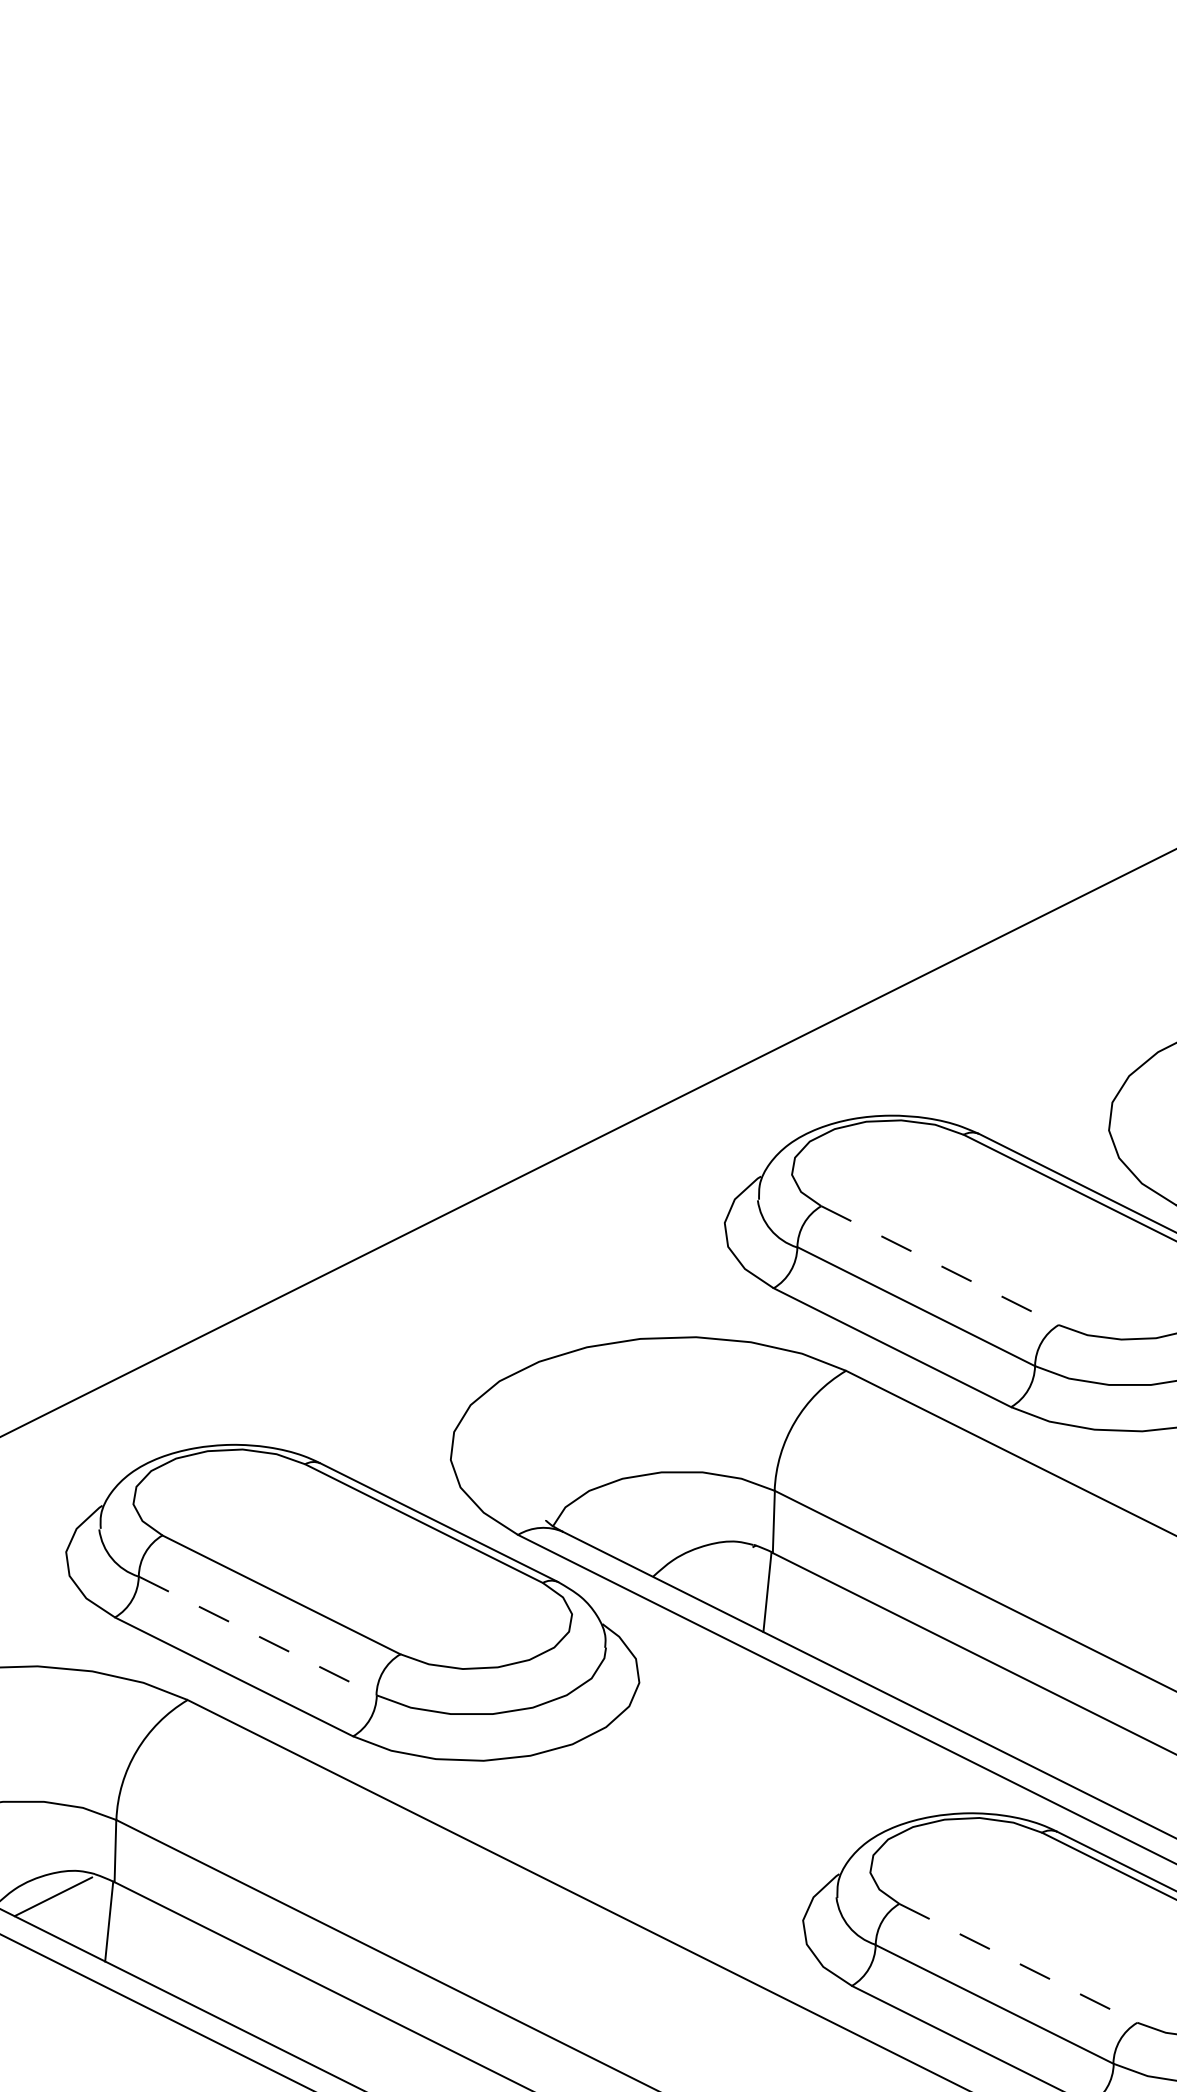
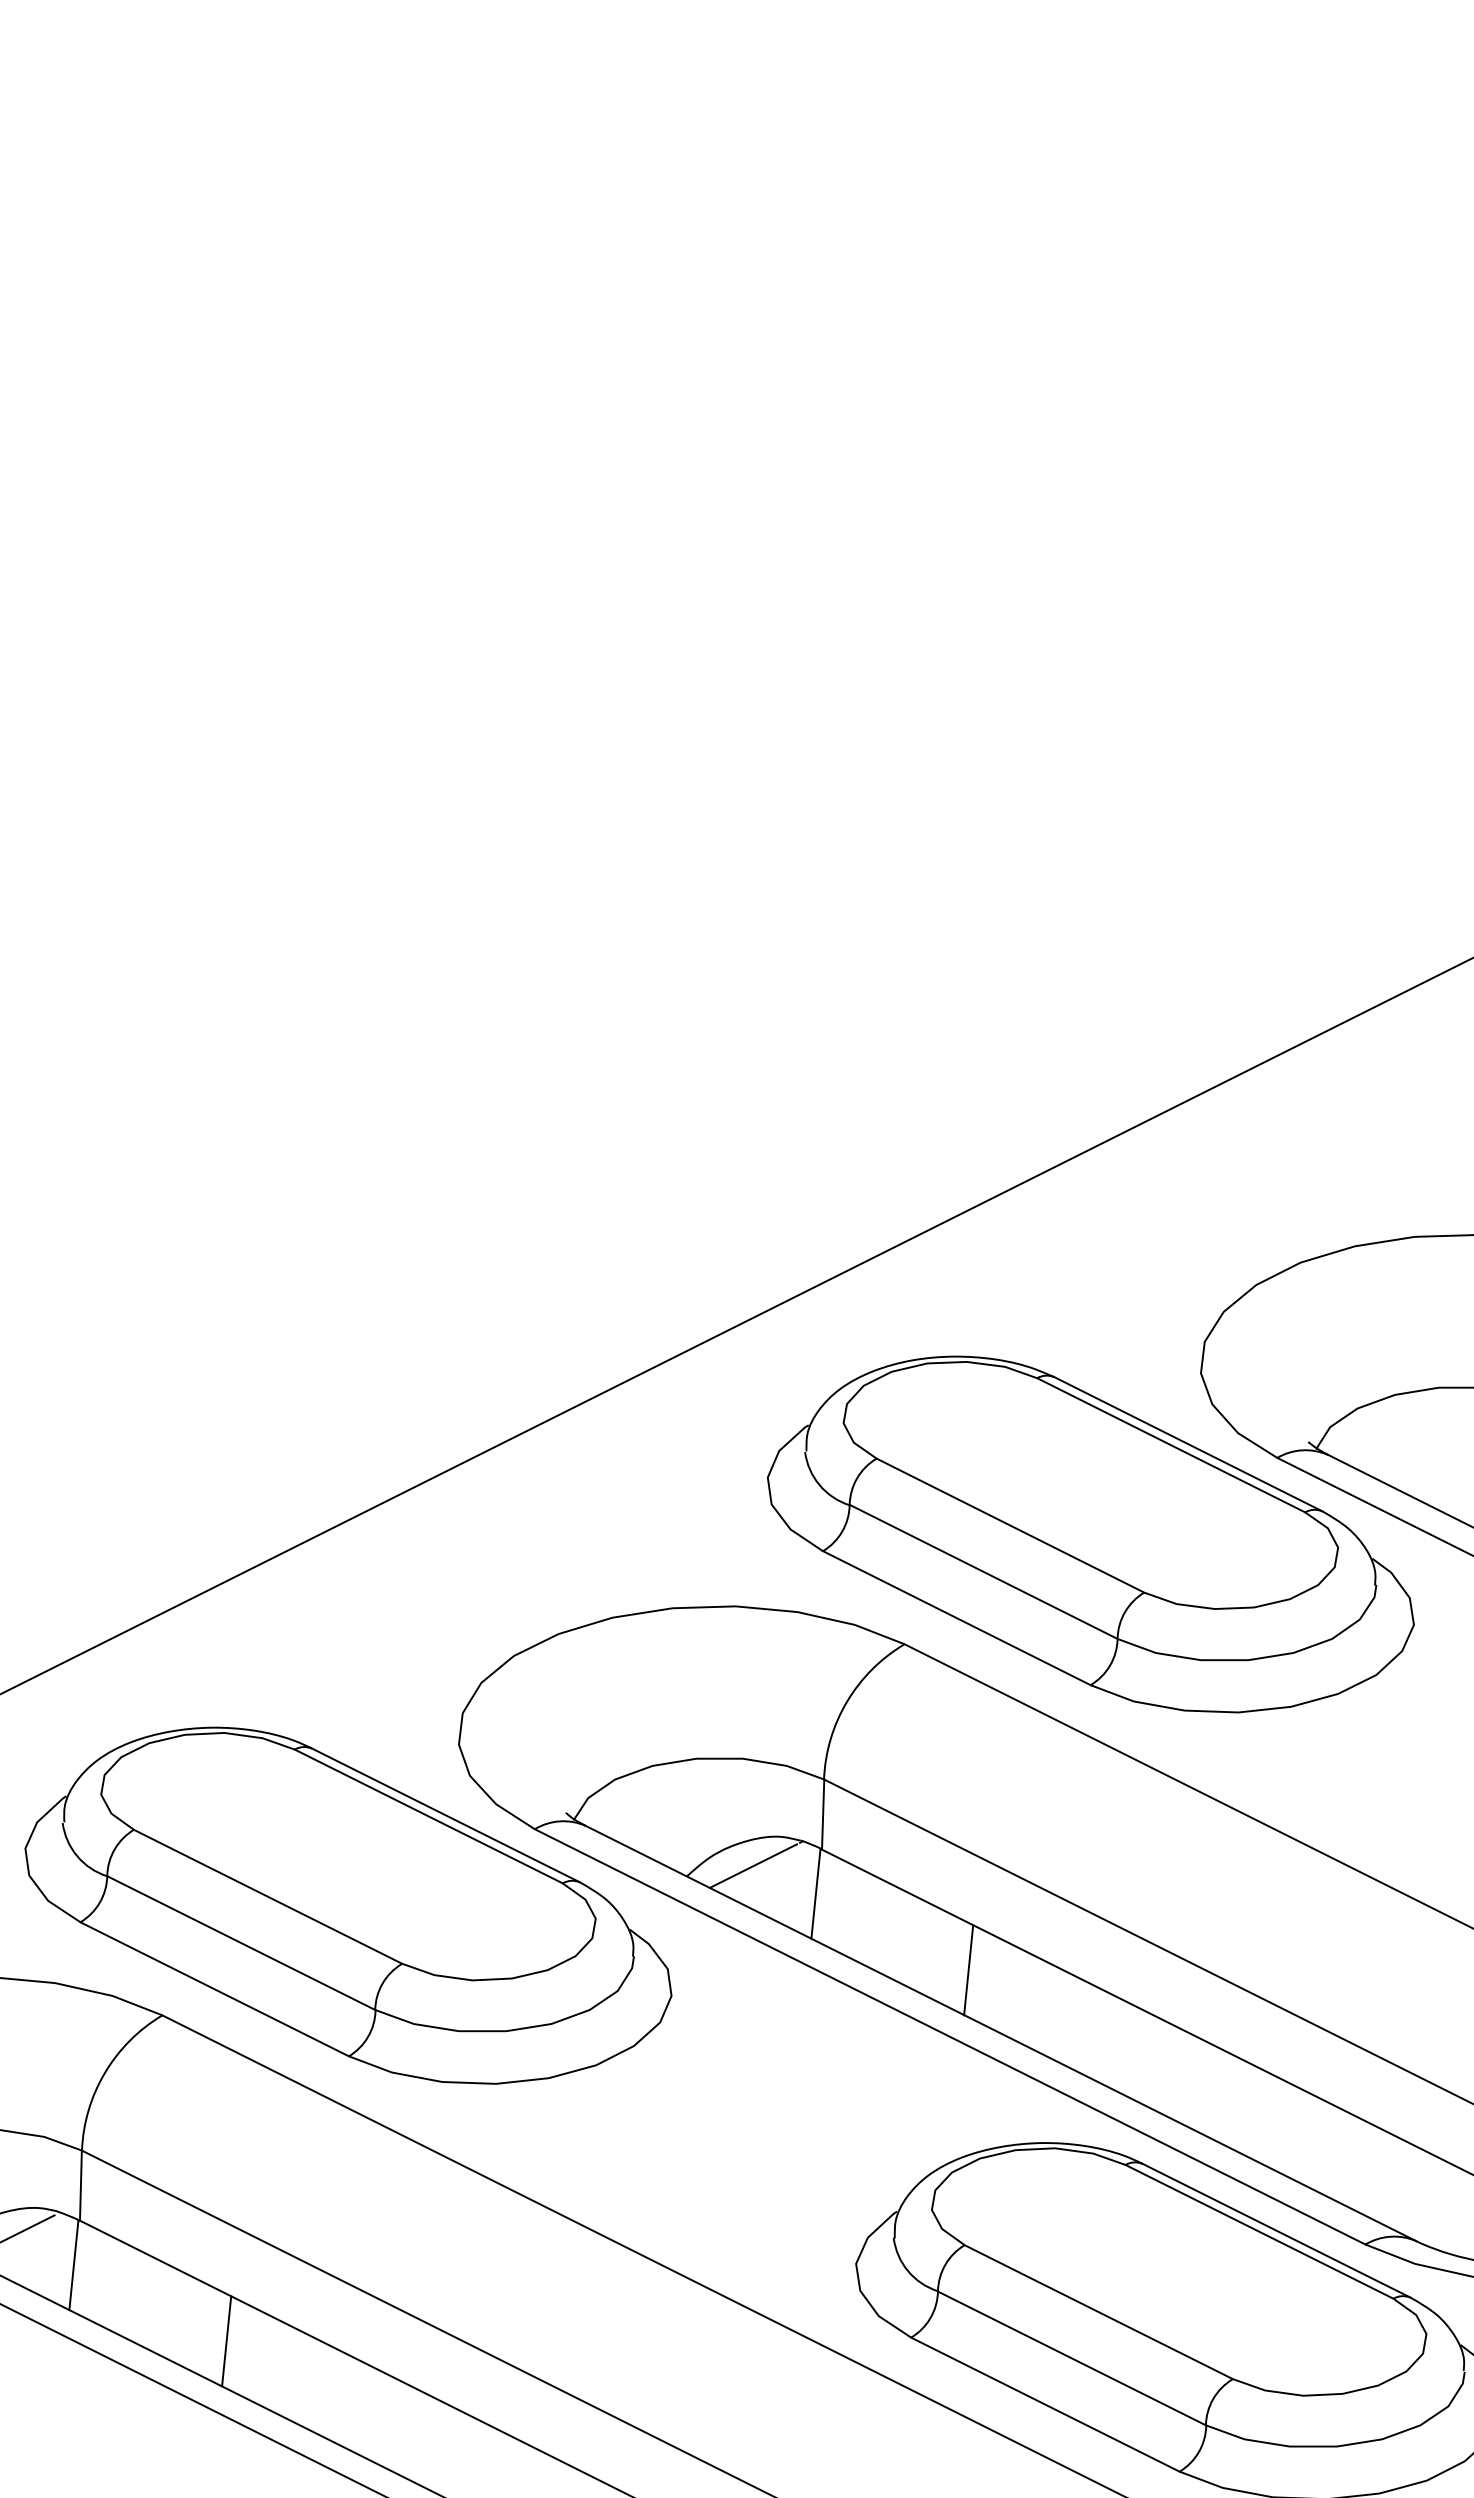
line: (940, 1265) -> (1010, 1525), dashed -> solid
line: (712, 1567) -> (753, 1865), added
line: (257, 1636) -> (241, 1943), dashed -> solid
line: (902, 1660) -> (968, 1970), added
line: (1018, 1963) -> (1098, 2312), dashed -> solid
line: (244, 1989) -> (226, 2341), added

